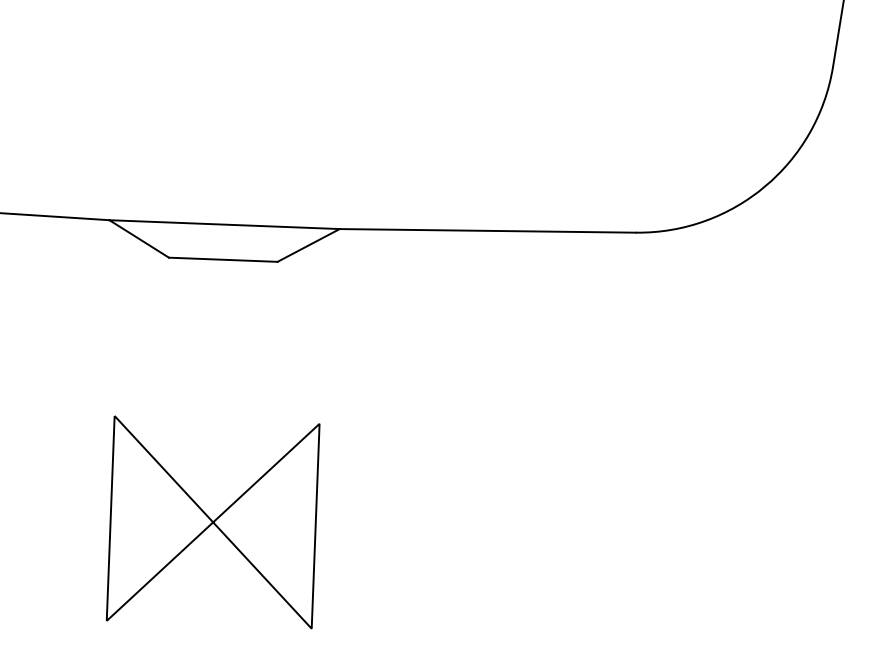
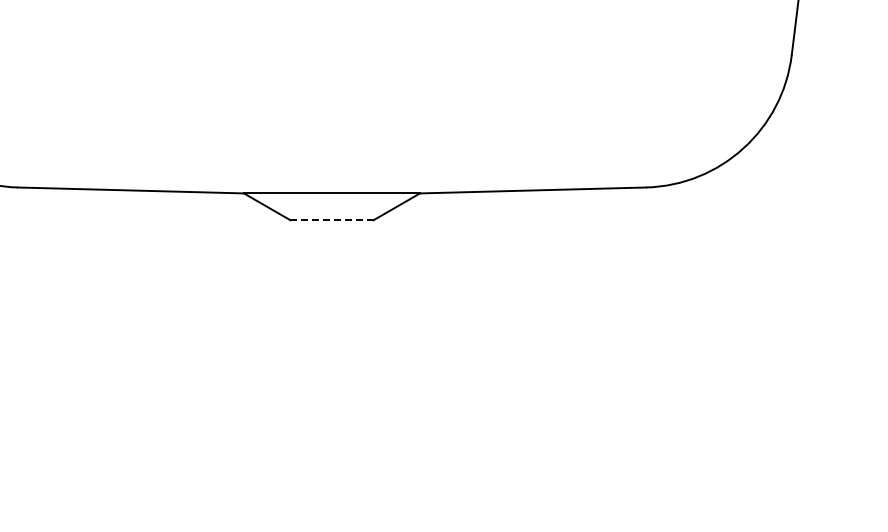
line: (223, 260) -> (332, 220), solid -> dashed
part: (212, 521) -> (331, 420), removed

